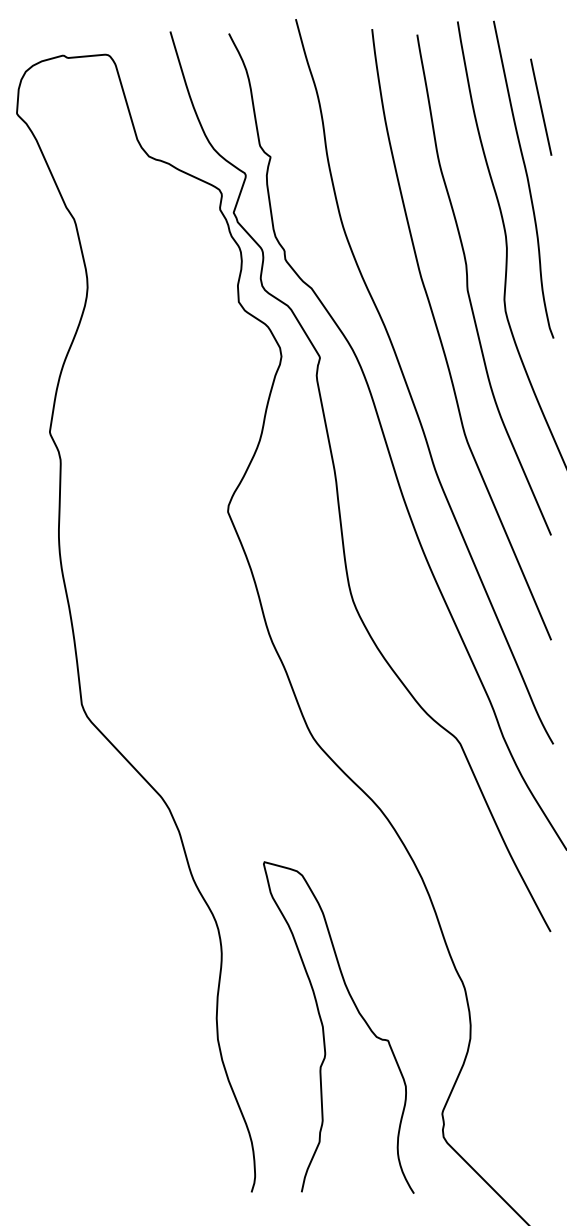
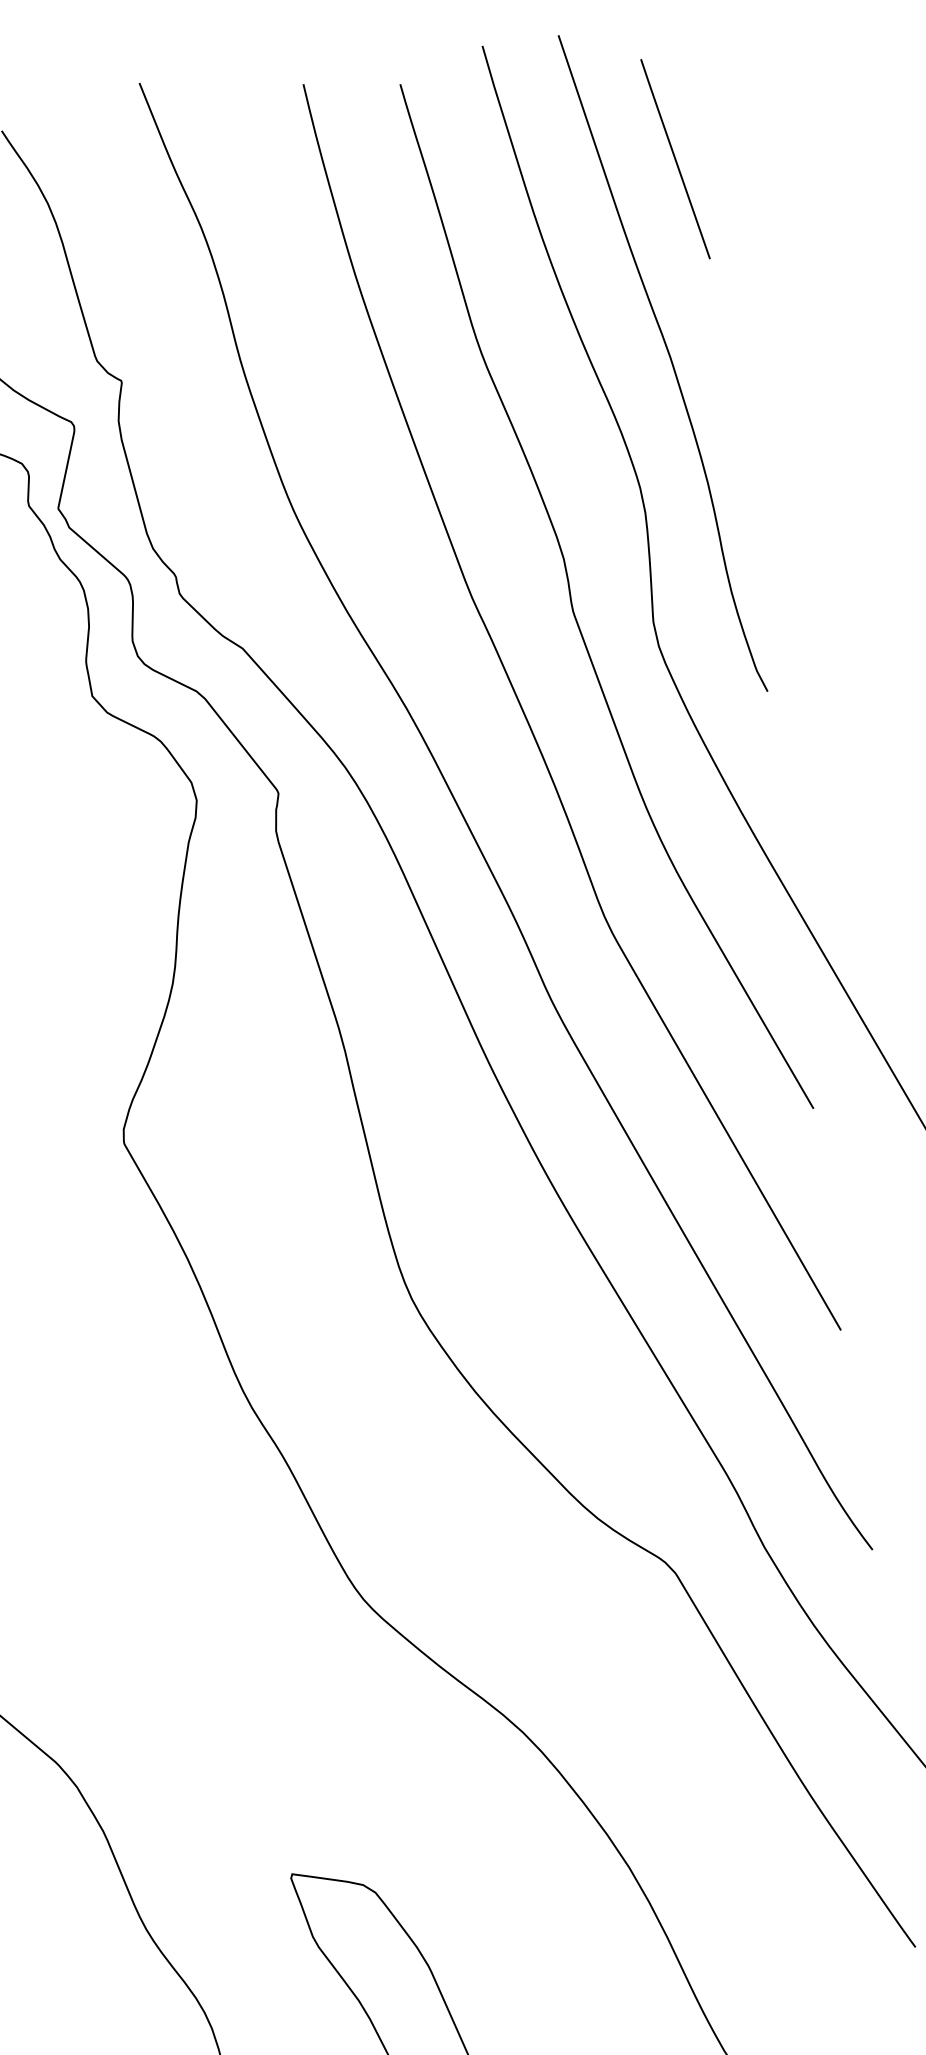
line: (541, 106) -> (675, 157), moved

